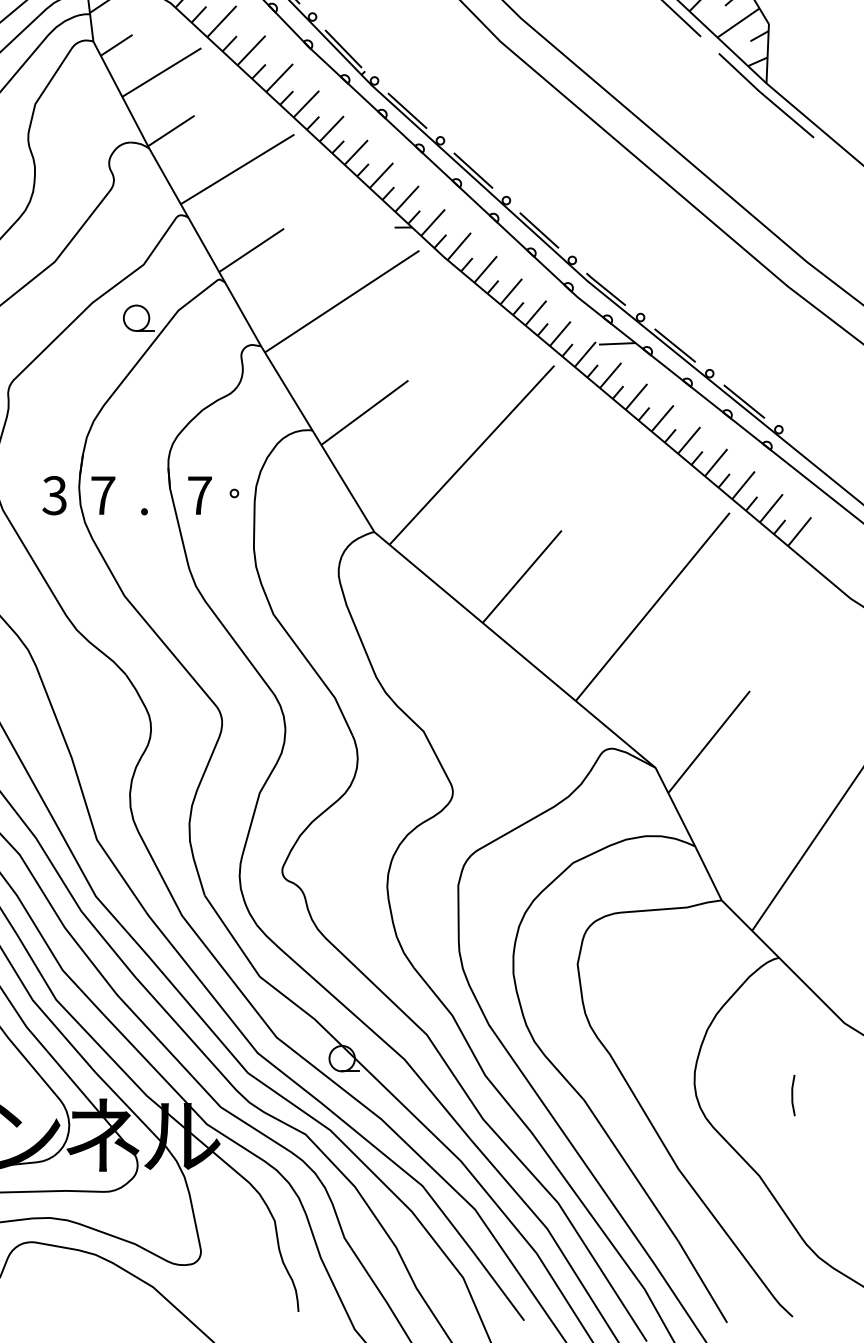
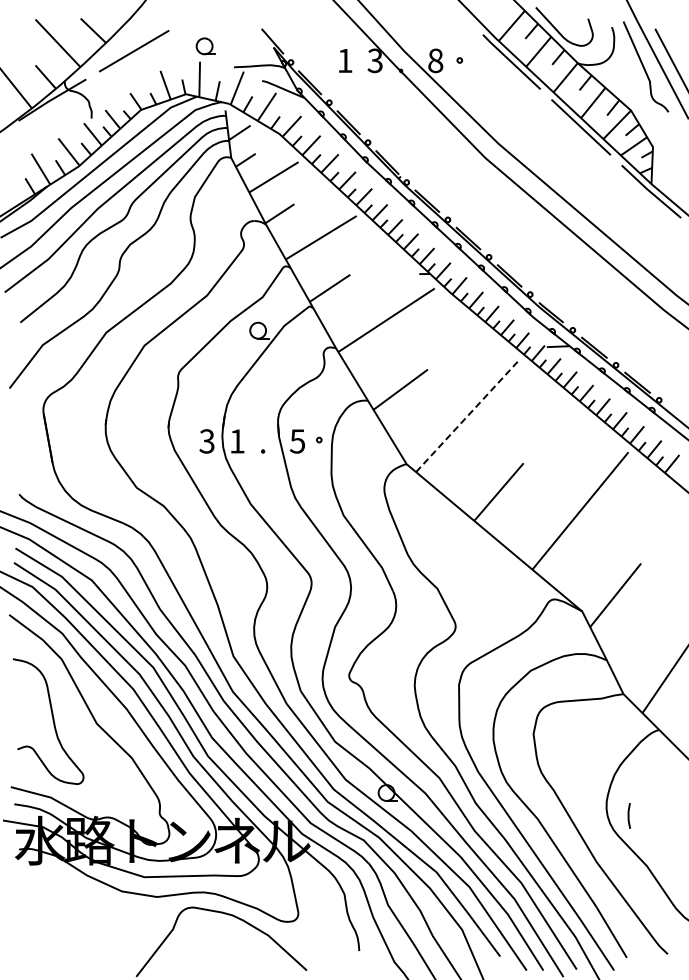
line: (471, 454) -> (467, 415), solid -> dashed
text: (103, 495) -> (237, 441), 7 -> 1
text: (199, 495) -> (297, 441), 7 -> 5
line: (792, 1094) -> (628, 815), moved

